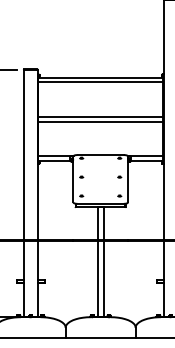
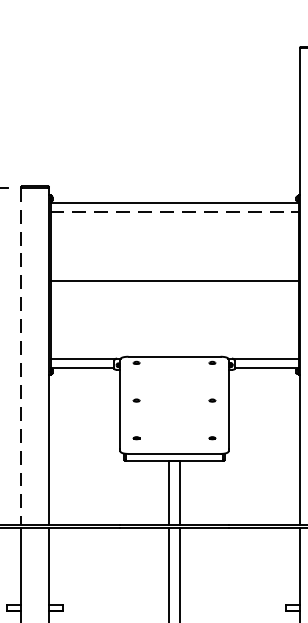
line: (101, 82) -> (176, 212), solid -> dashed
line: (100, 121) -> (174, 289), removed
line: (23, 154) -> (20, 355), solid -> dashed

